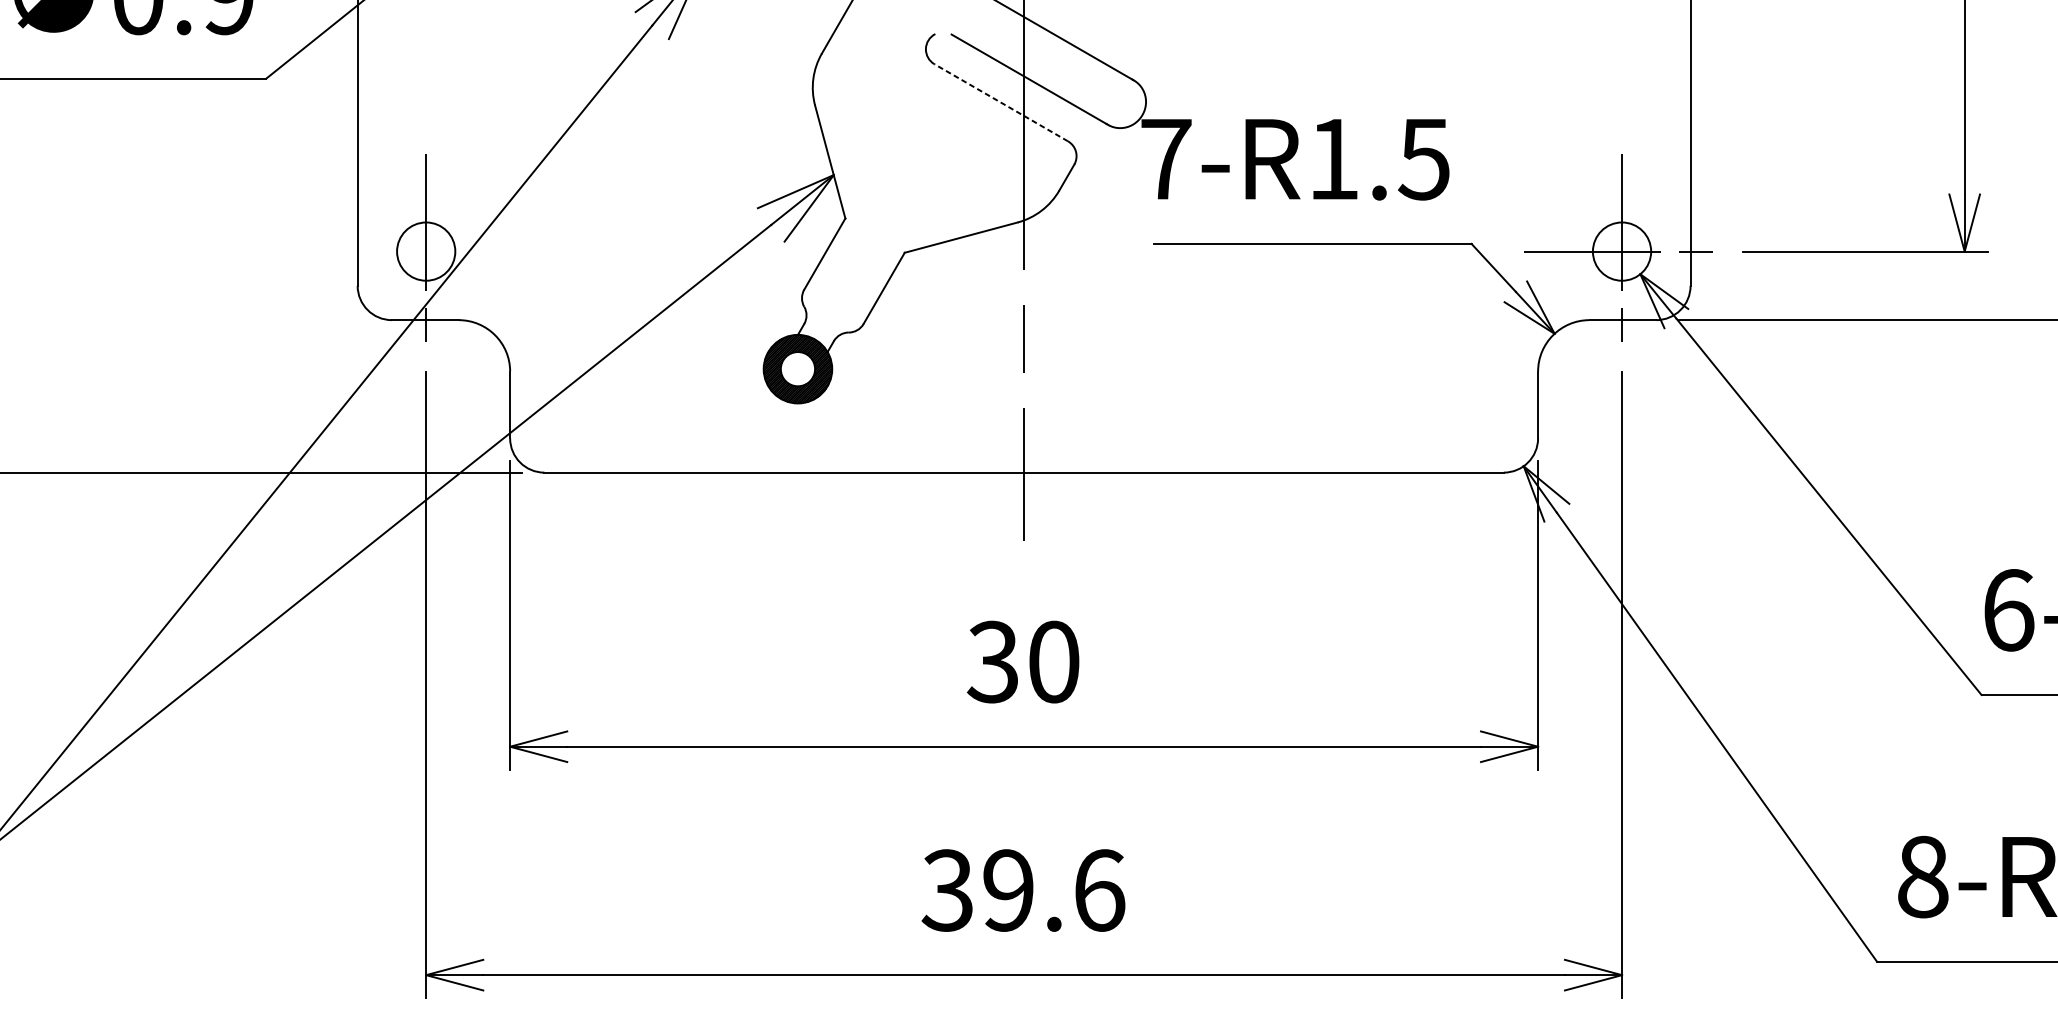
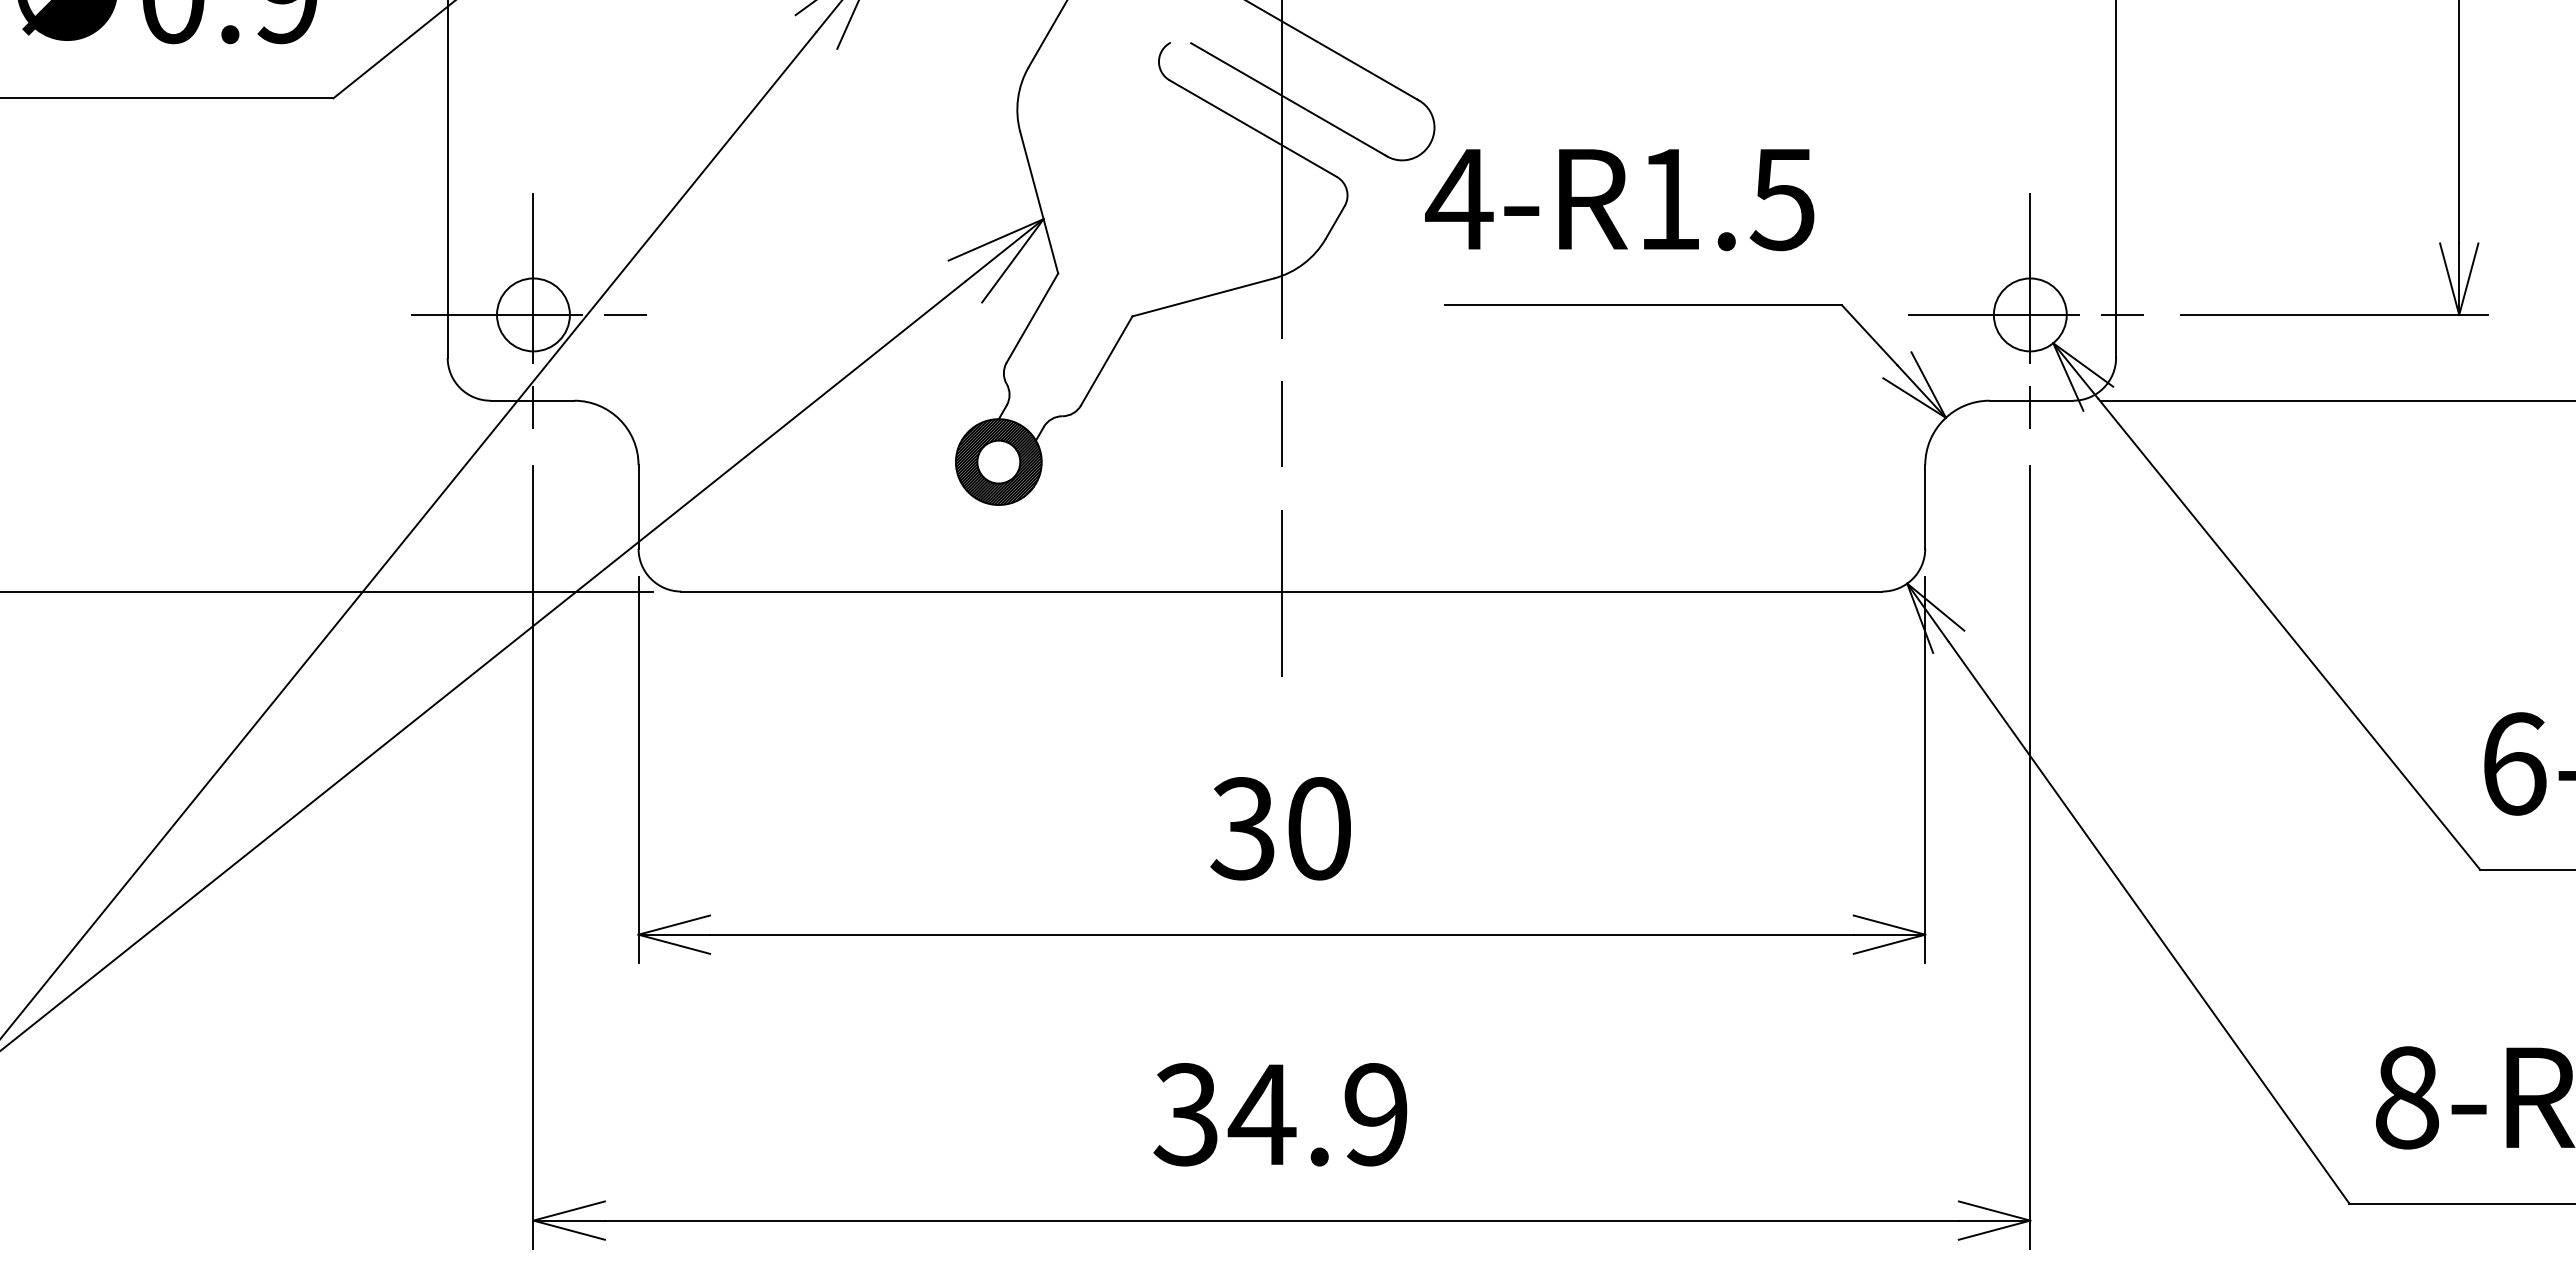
line: (1001, 102) -> (1253, 128), dashed -> solid
text: (1166, 159) -> (1459, 199), 7-R1.5 -> 4-R1.5
line: (426, 251) -> (533, 314), added
text: (1052, 890) -> (1317, 1114), 39.6 -> 34.9

